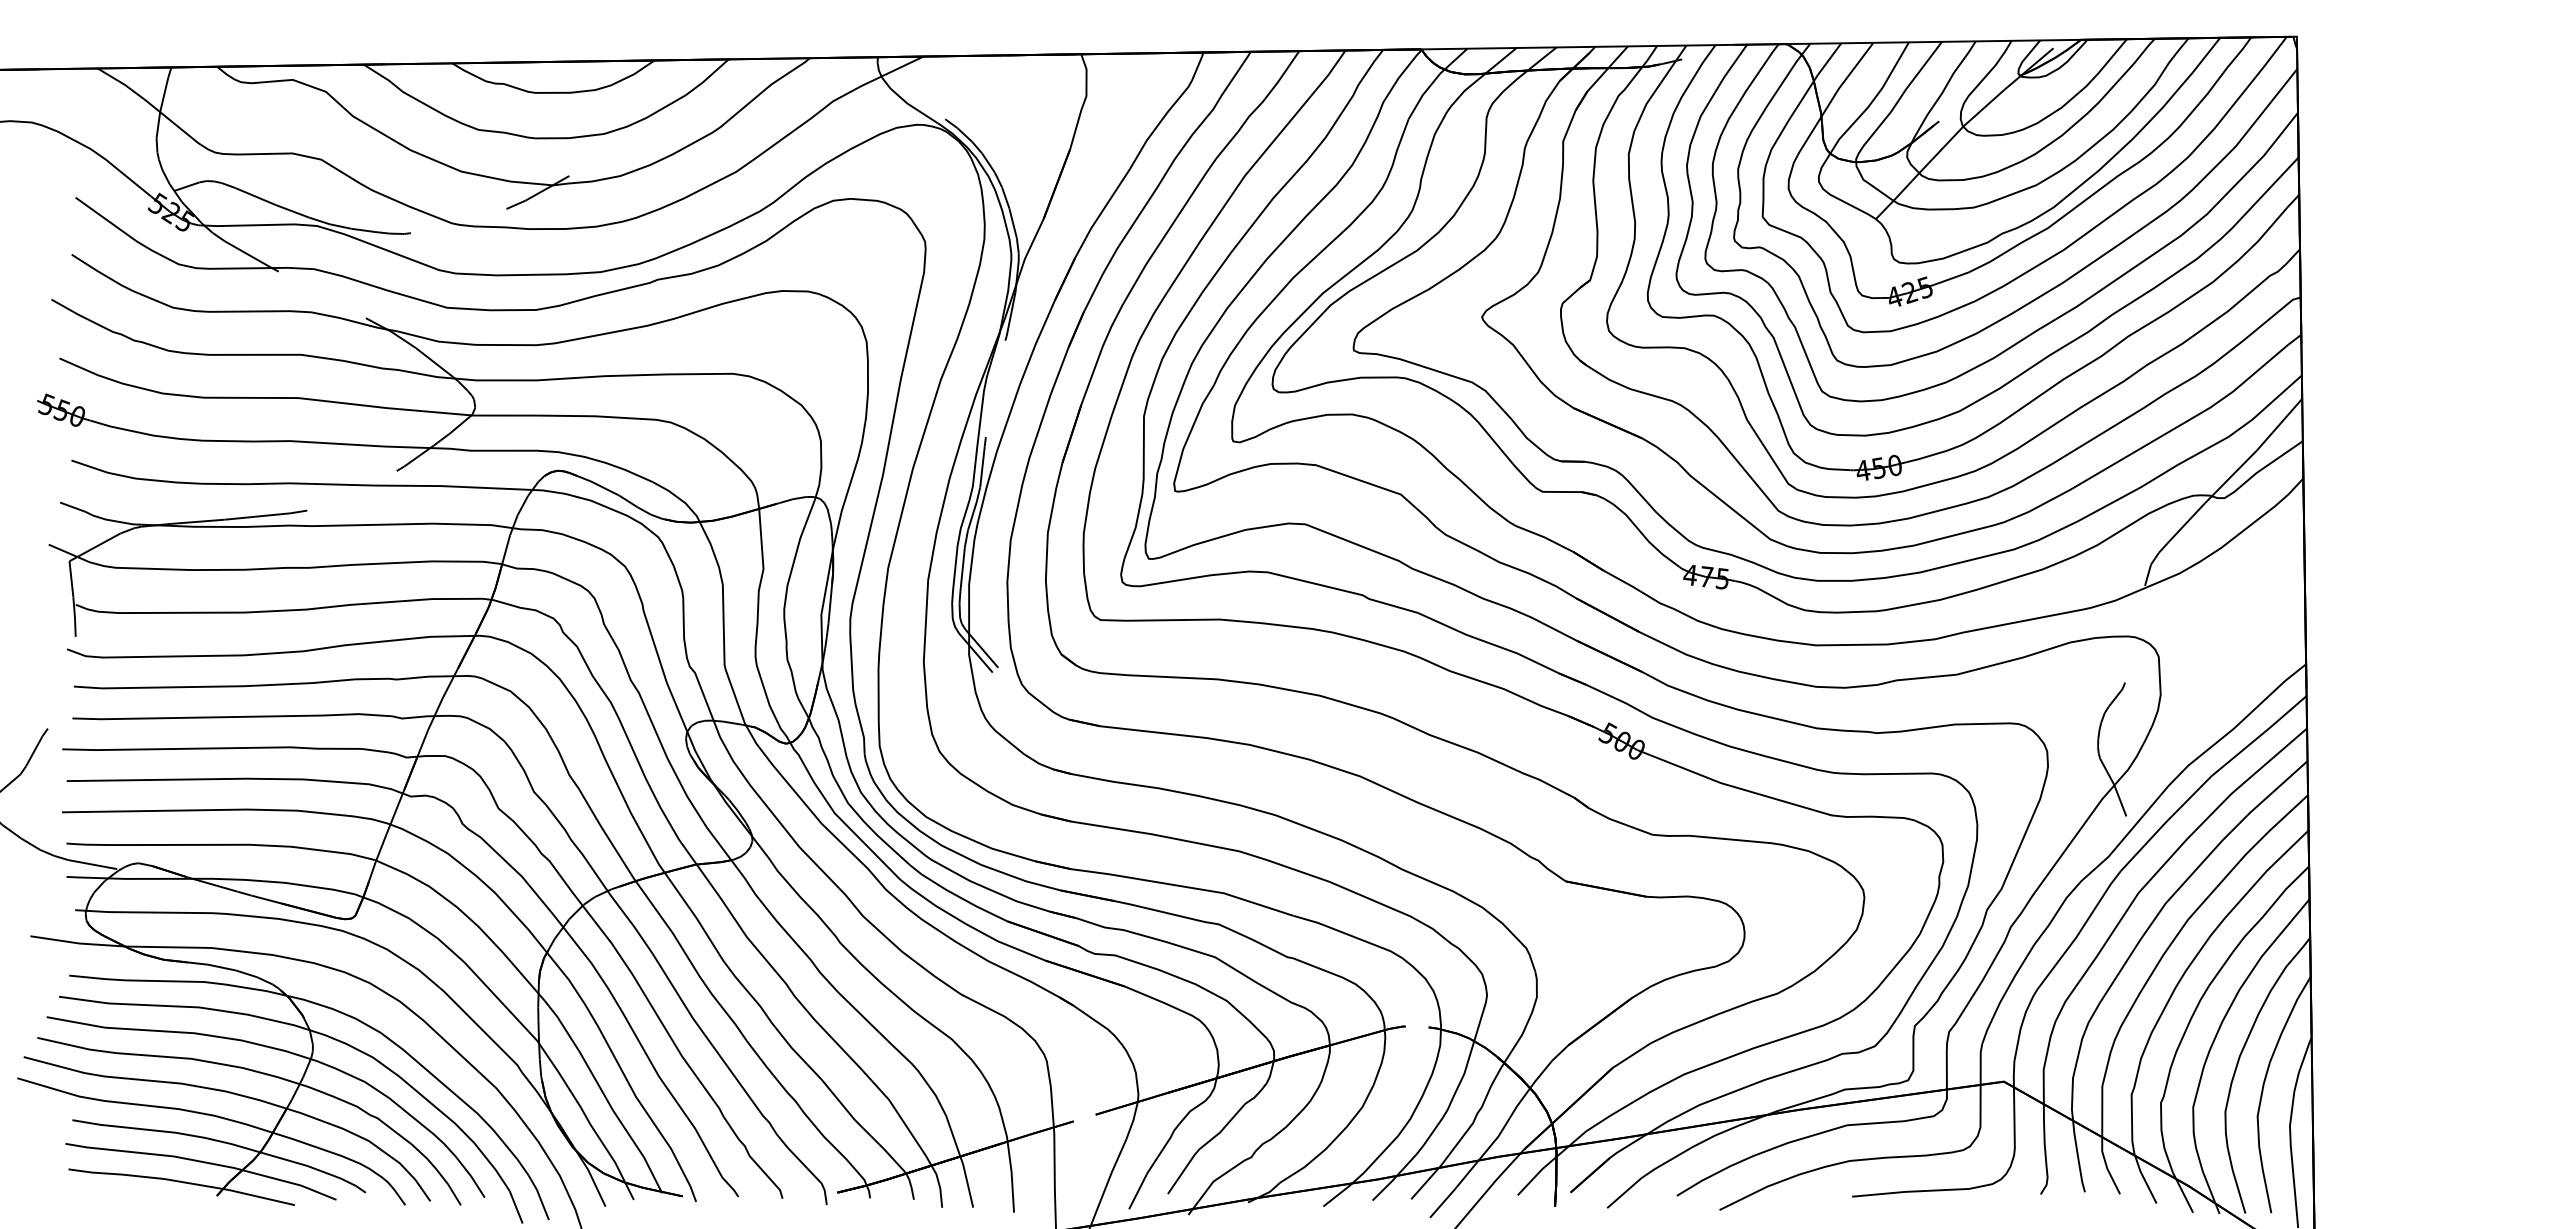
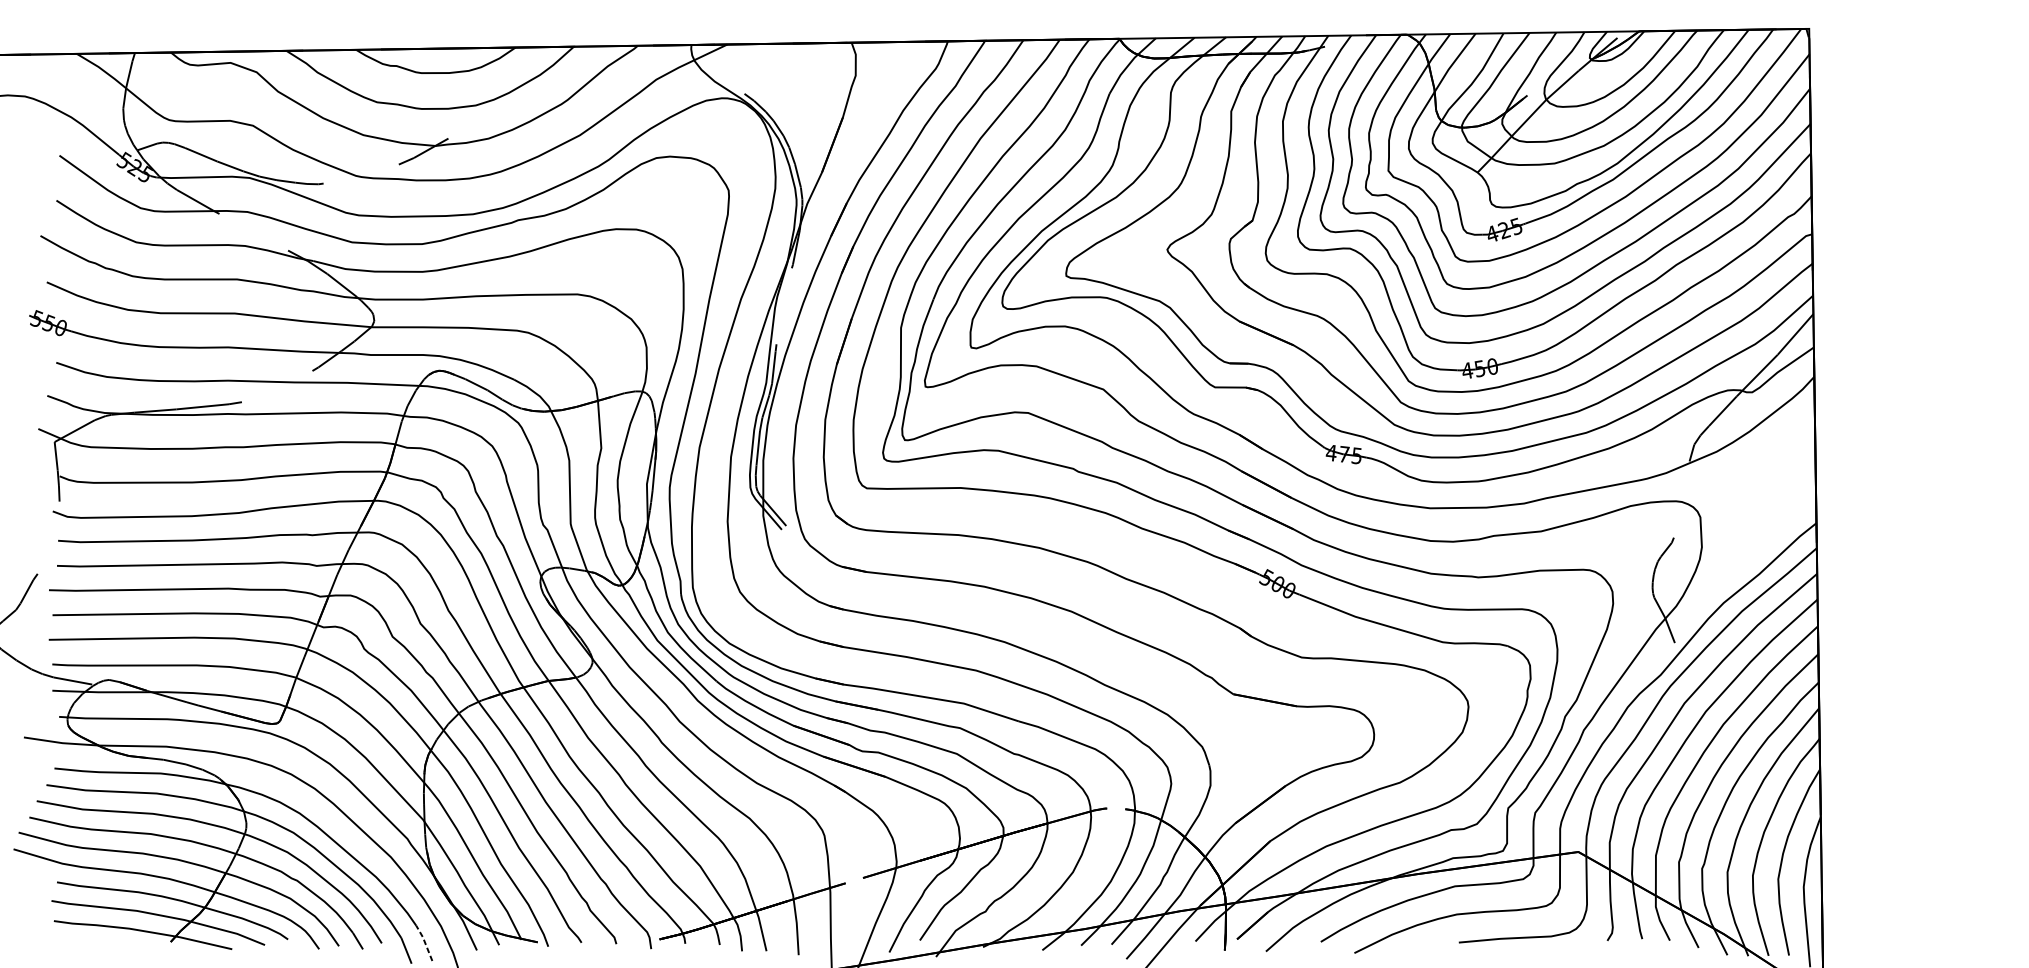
line: (539, 1196) -> (424, 942), solid -> dashed

